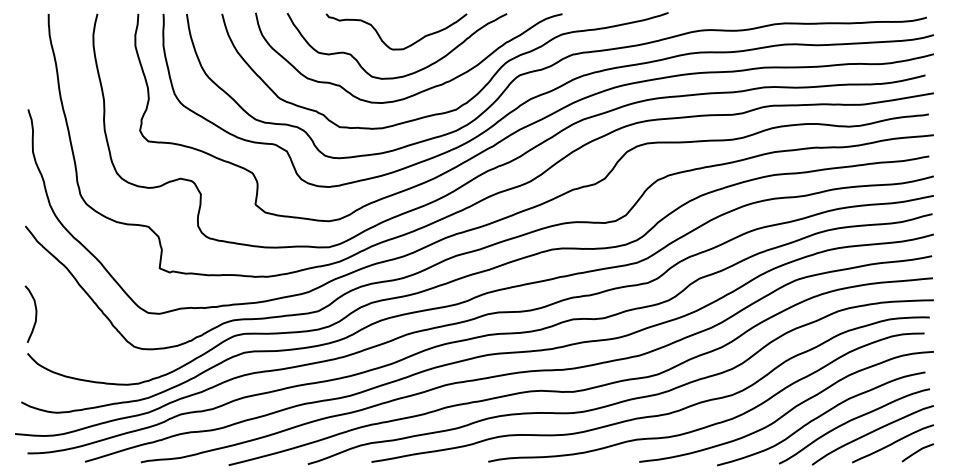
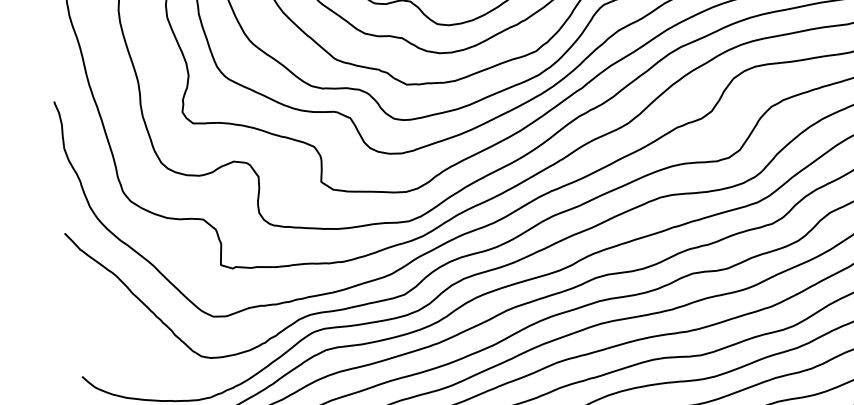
curve: (35, 313) -> (86, 330), removed

